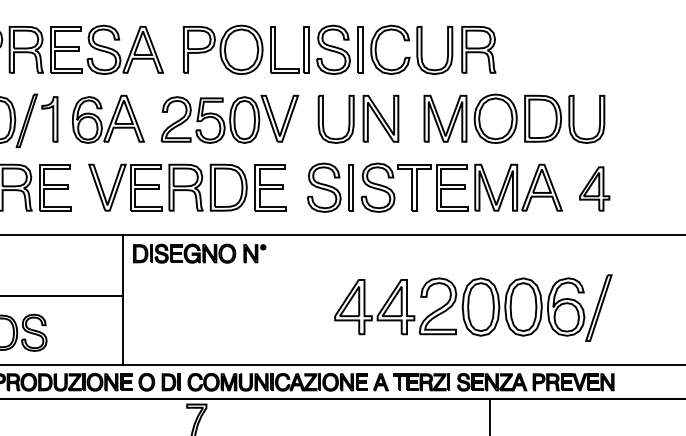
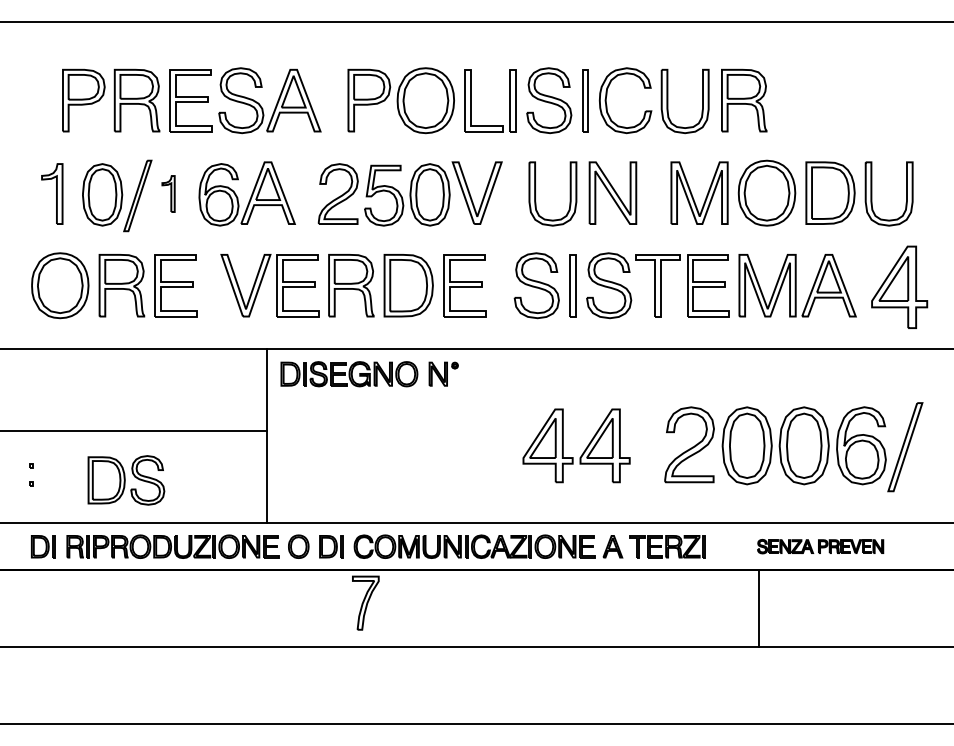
part: (49, 119) -> (168, 193), size x0.6
part: (594, 189) -> (899, 287), size x1.4
part: (379, 311) -> (583, 451), moved
part: (535, 382) -> (820, 546), size x0.6

